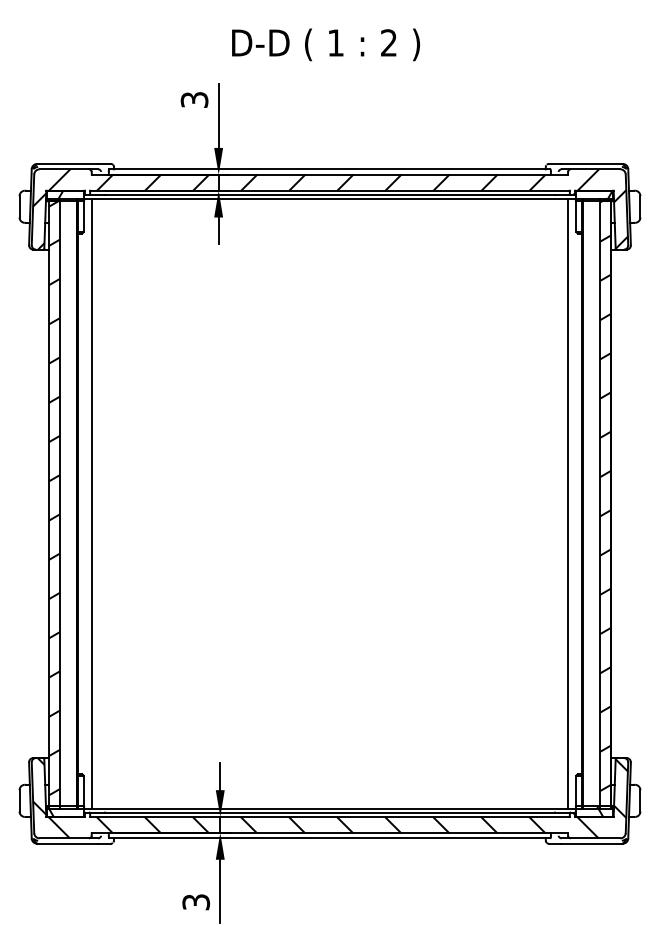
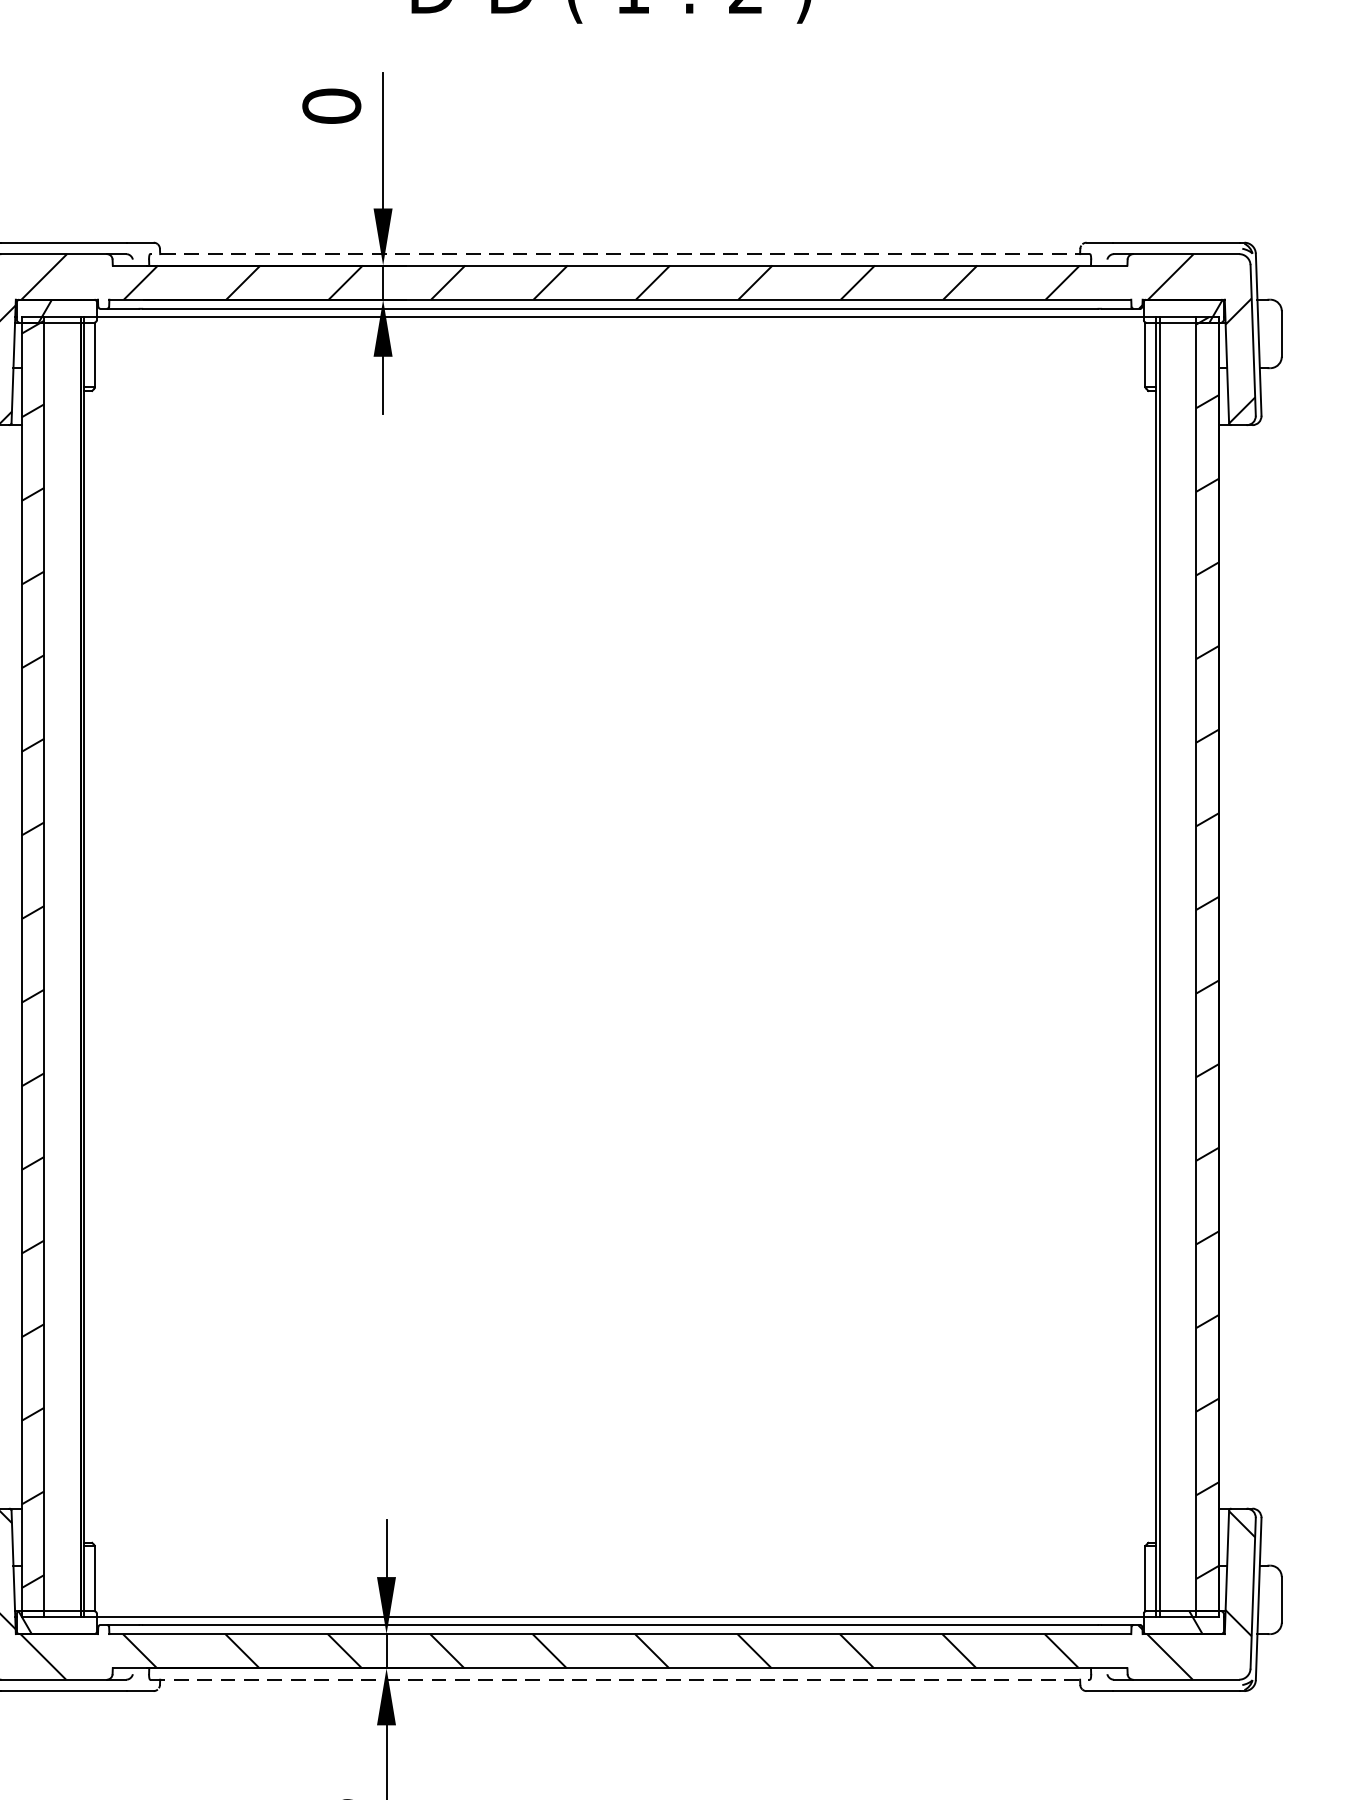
text: (194, 99) -> (331, 105), 3 -> 0
line: (329, 169) -> (619, 254), solid -> dashed
line: (91, 503) -> (112, 966), removed
line: (568, 503) -> (1128, 966), removed
line: (329, 838) -> (619, 1680), solid -> dashed

